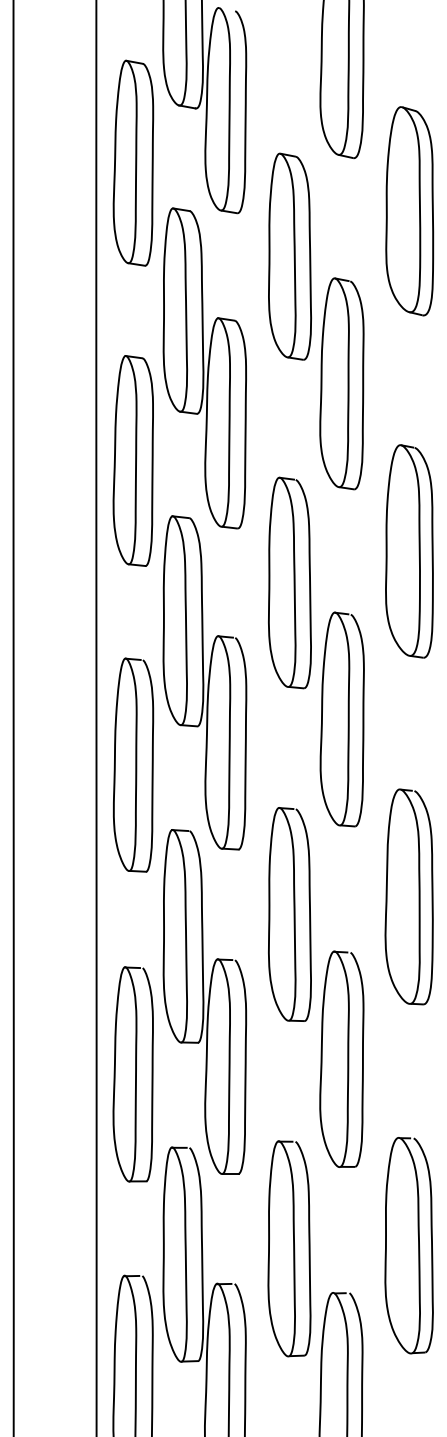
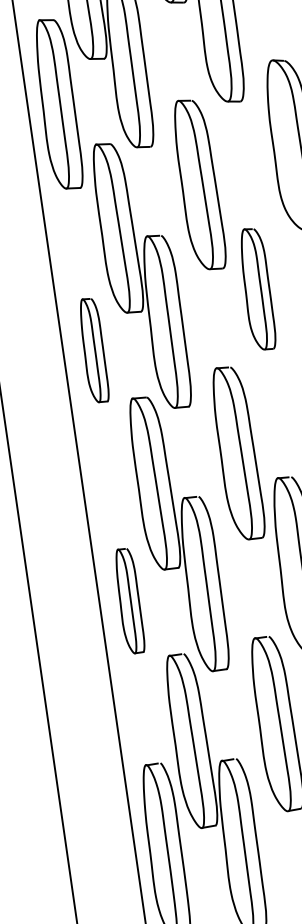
part: (341, 719) -> (256, 289), size x0.7
part: (133, 764) -> (93, 350), size x0.6
part: (132, 1074) -> (128, 601), size x0.6

